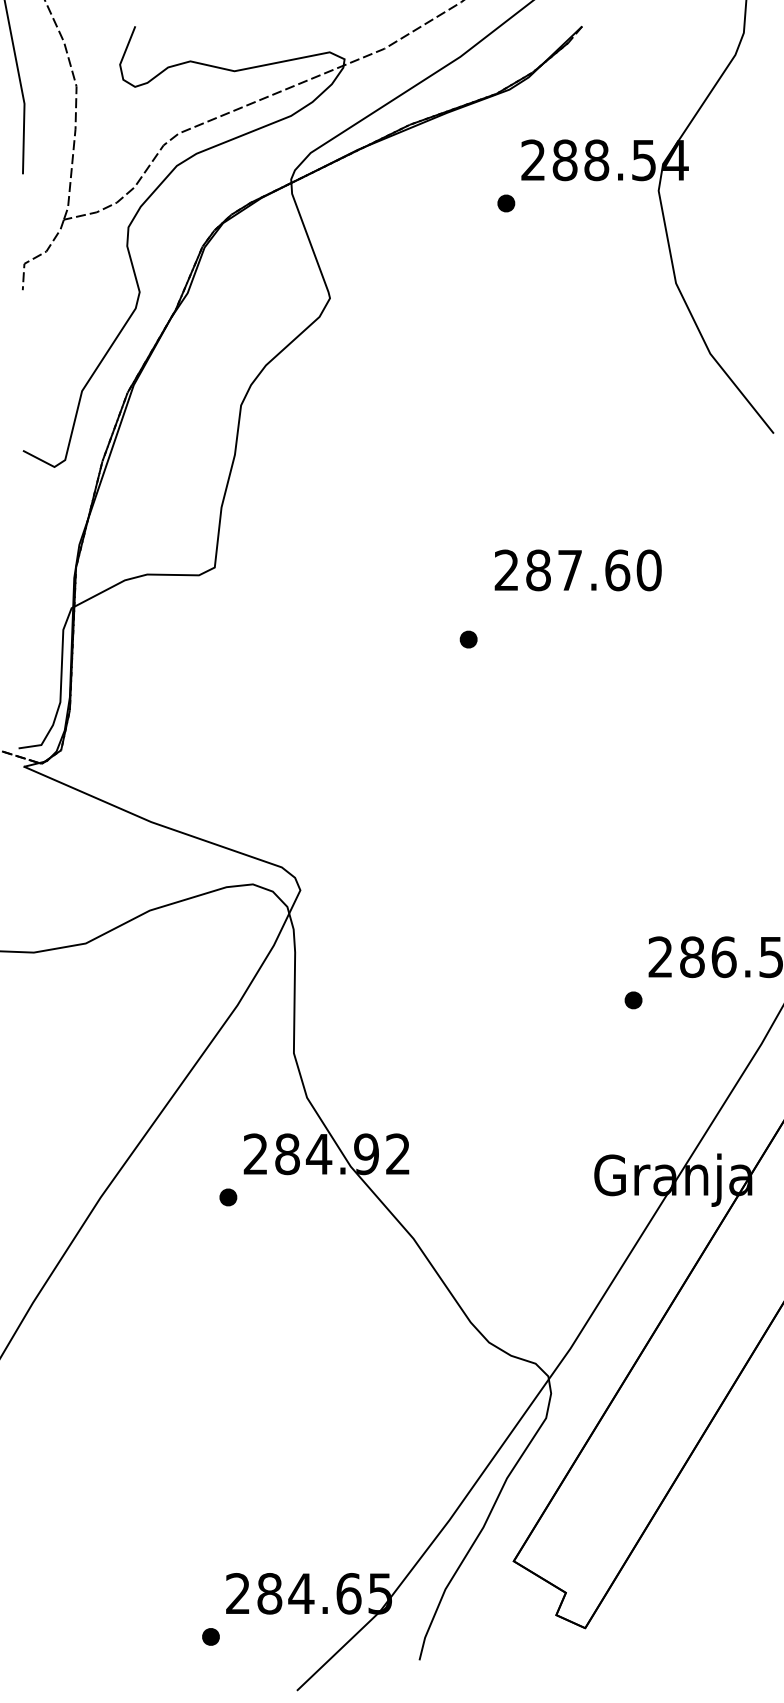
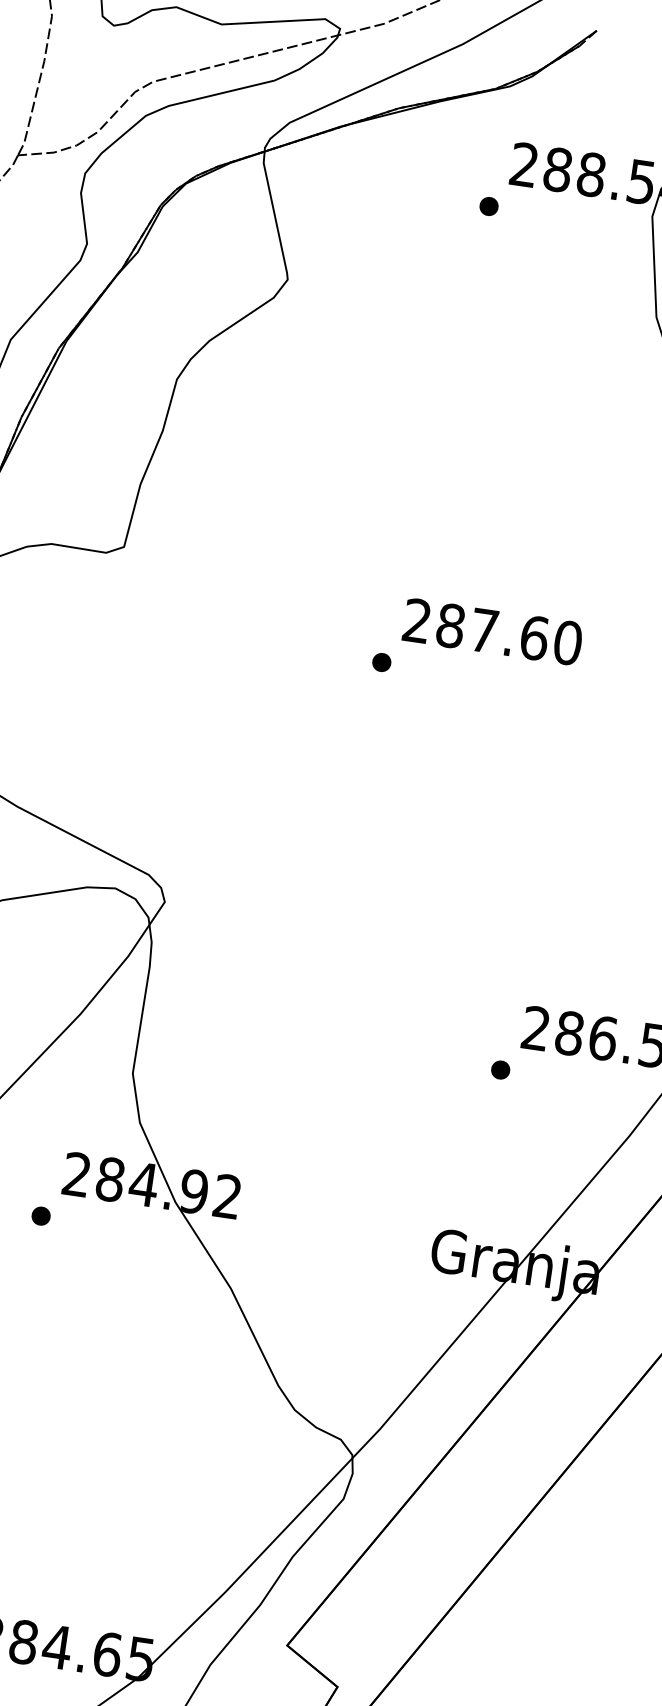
text: (577, 570) -> (492, 631), moved

